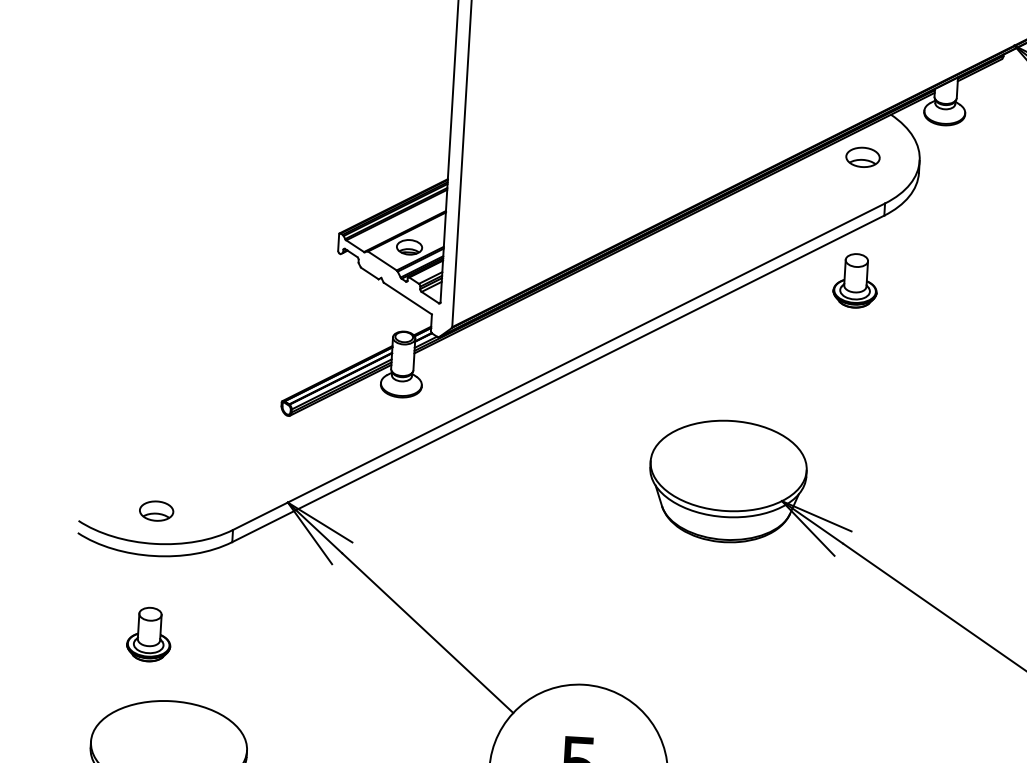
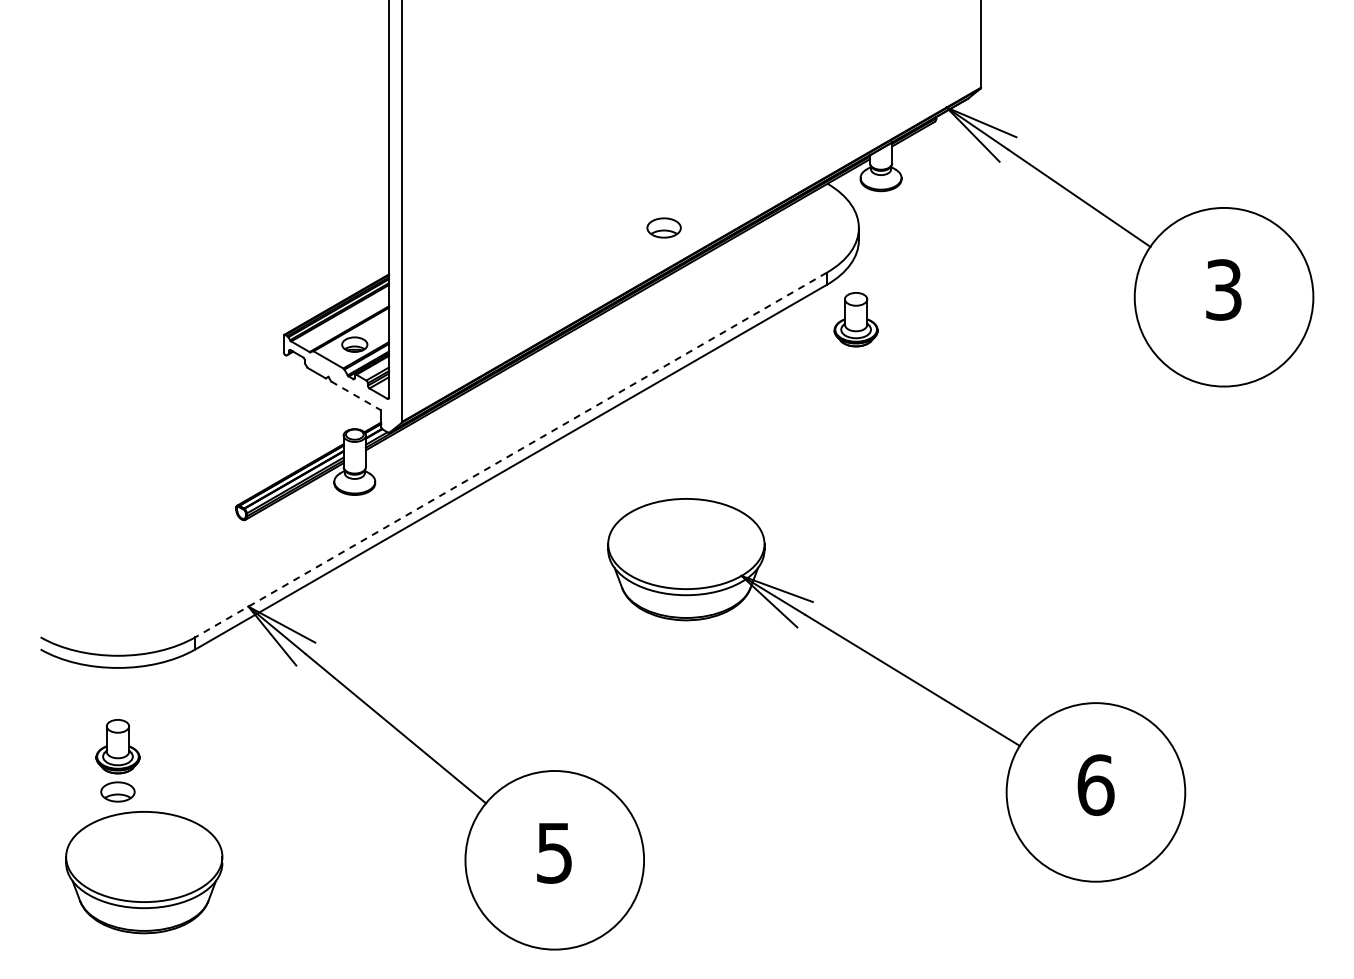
part: (862, 156) -> (663, 227), moved
part: (855, 280) -> (855, 319), moved
line: (408, 298) -> (356, 395), solid -> dashed
line: (559, 367) -> (511, 455), solid -> dashed
part: (156, 510) -> (117, 791), moved

